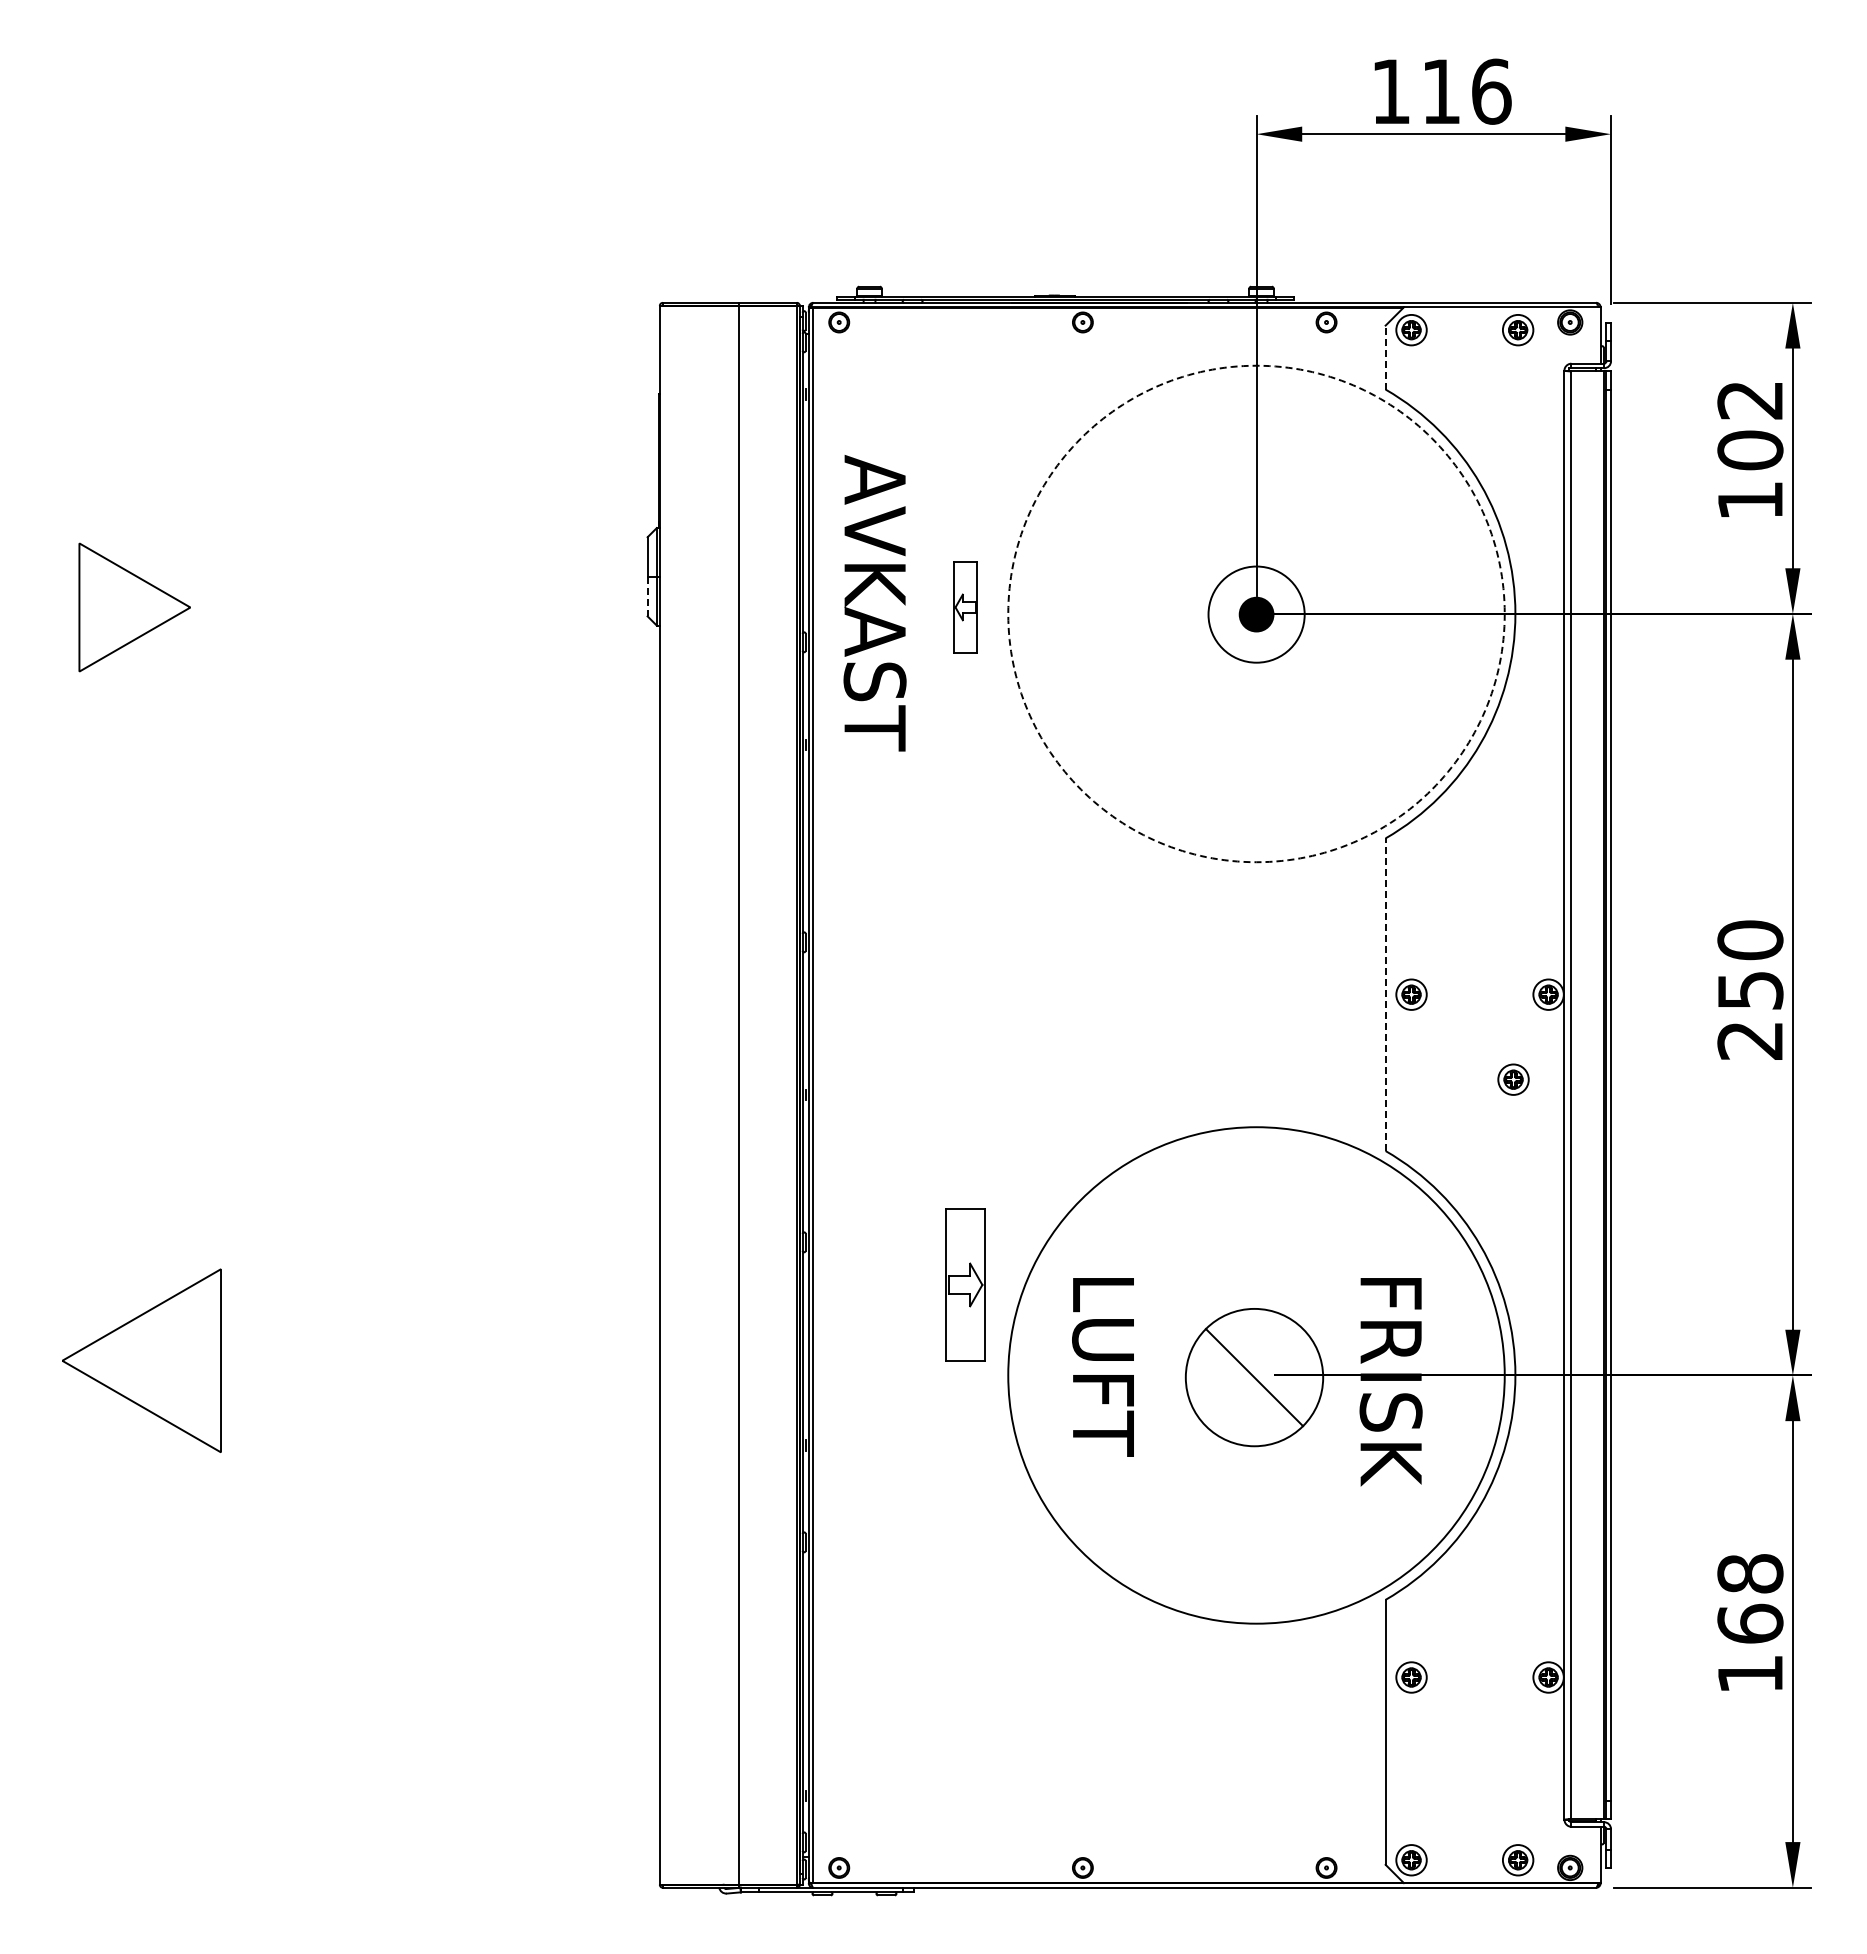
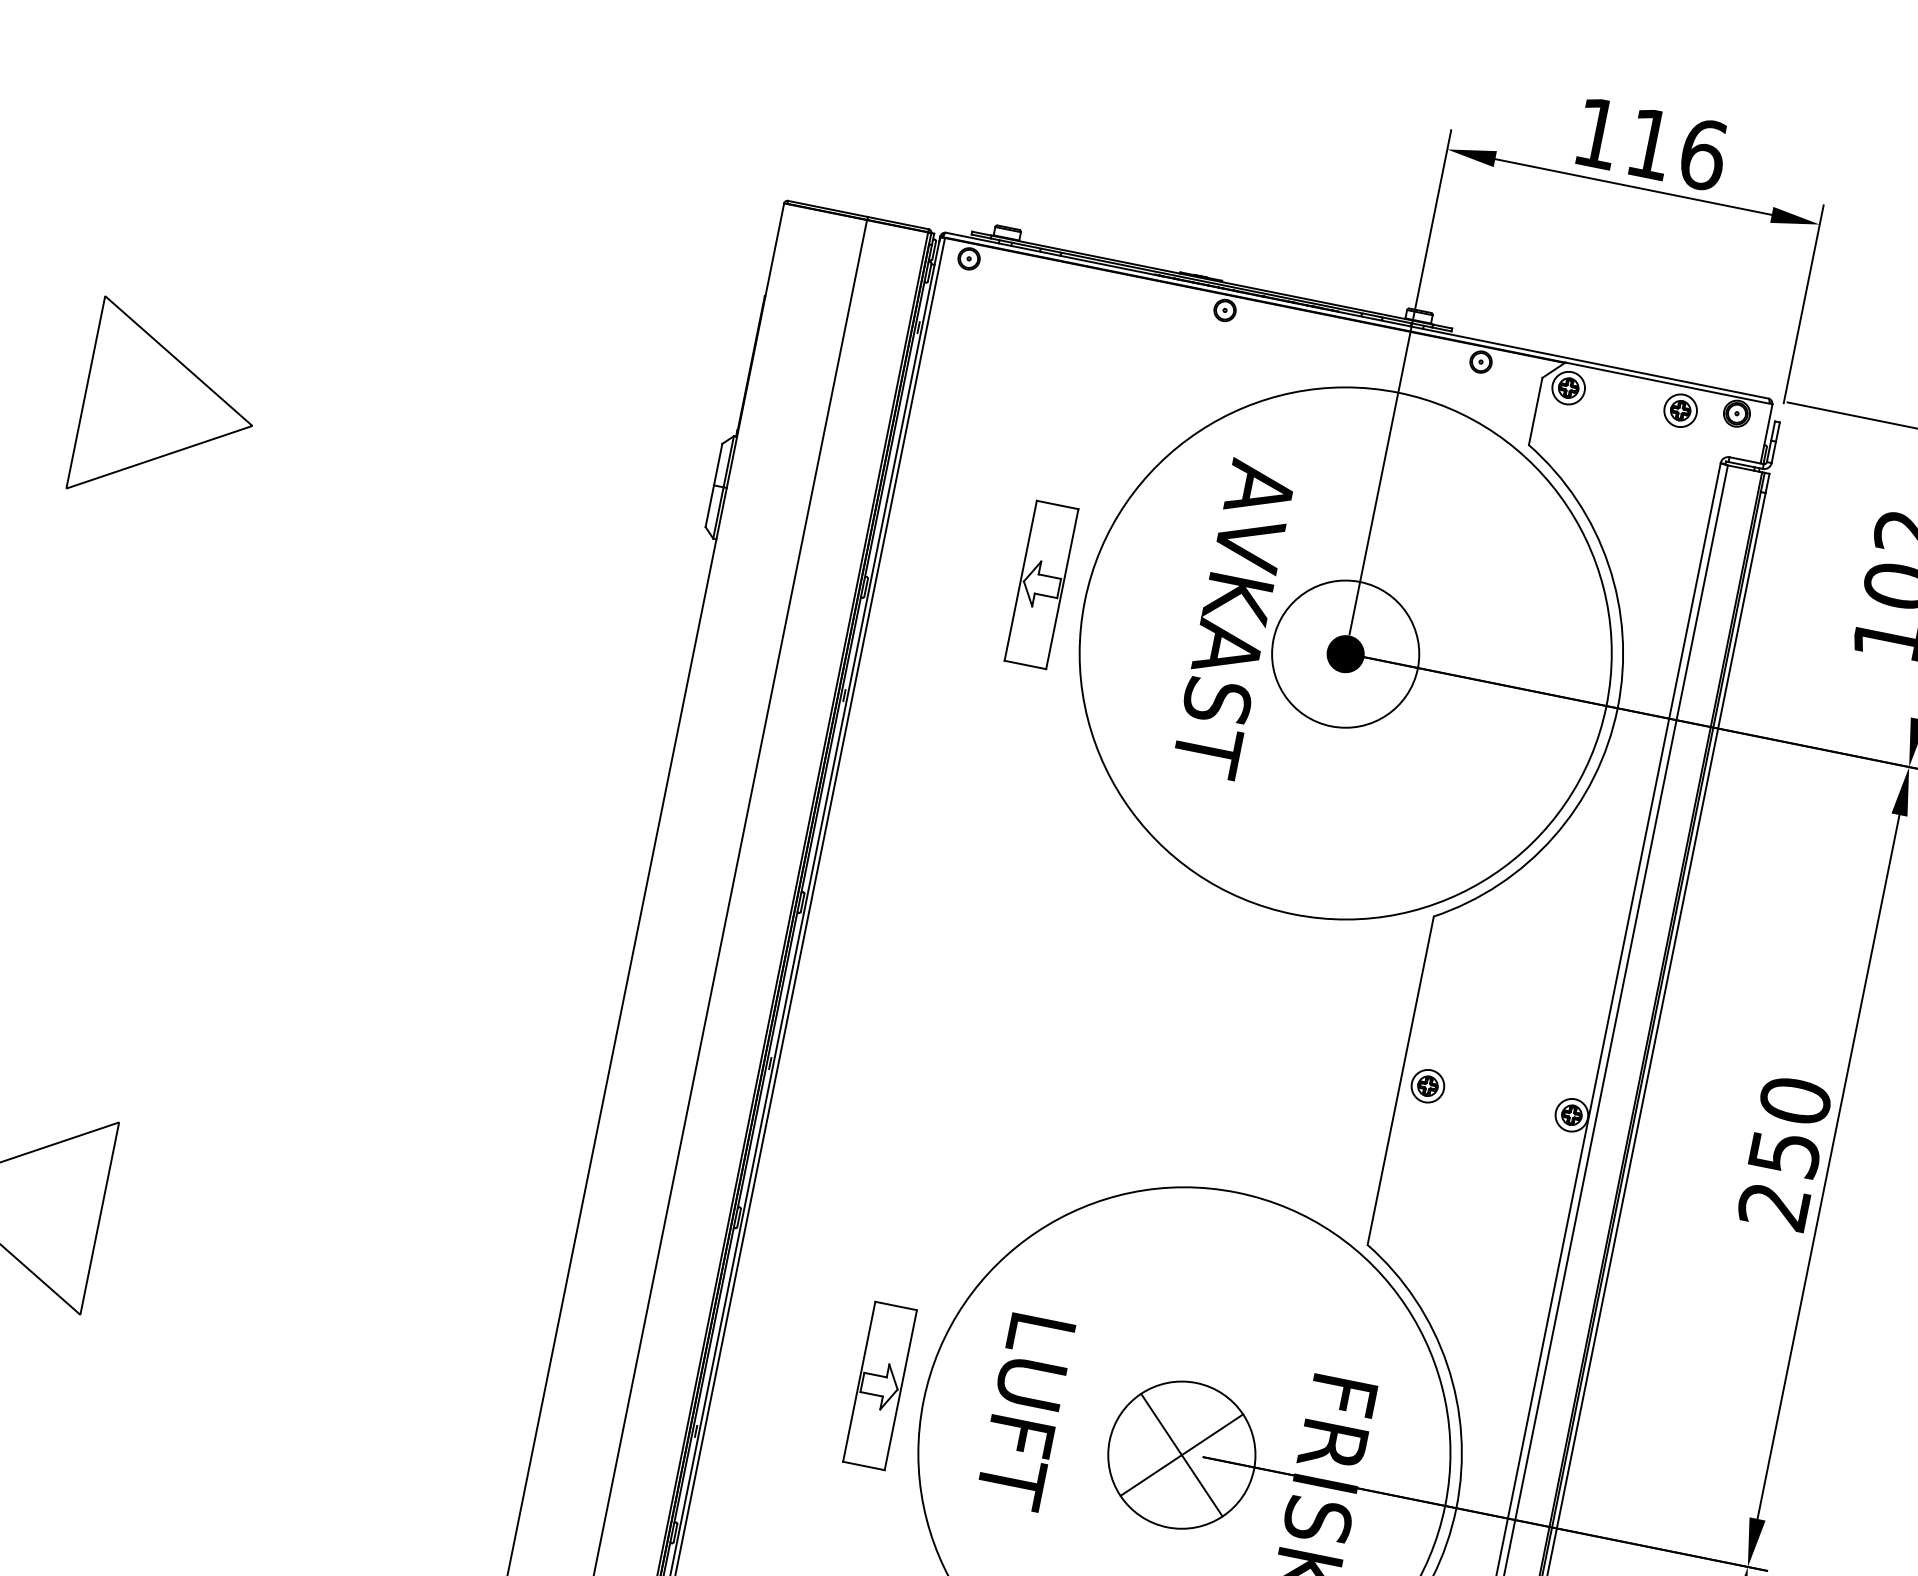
line: (1385, 357) -> (1535, 411), dashed -> solid
line: (647, 596) -> (709, 506), dashed -> solid
text: (874, 603) -> (1233, 619), moved
part: (134, 607) -> (168, 409), size x1.43
part: (965, 607) -> (1041, 585), size x1.67
circle: (1256, 613) -> (1345, 652), dashed -> solid
circle: (1256, 614) -> (1345, 654), size x1.43
line: (1385, 994) -> (1400, 1080), dashed -> solid
part: (1513, 1079) -> (1517, 1196), removed
part: (965, 1284) -> (879, 1385), moved
line: (1254, 1377) -> (1181, 1455), added

